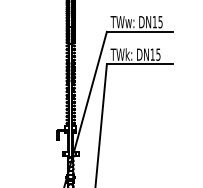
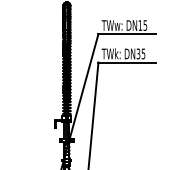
text: (152, 54) -> (138, 53), DN15 -> DN35

